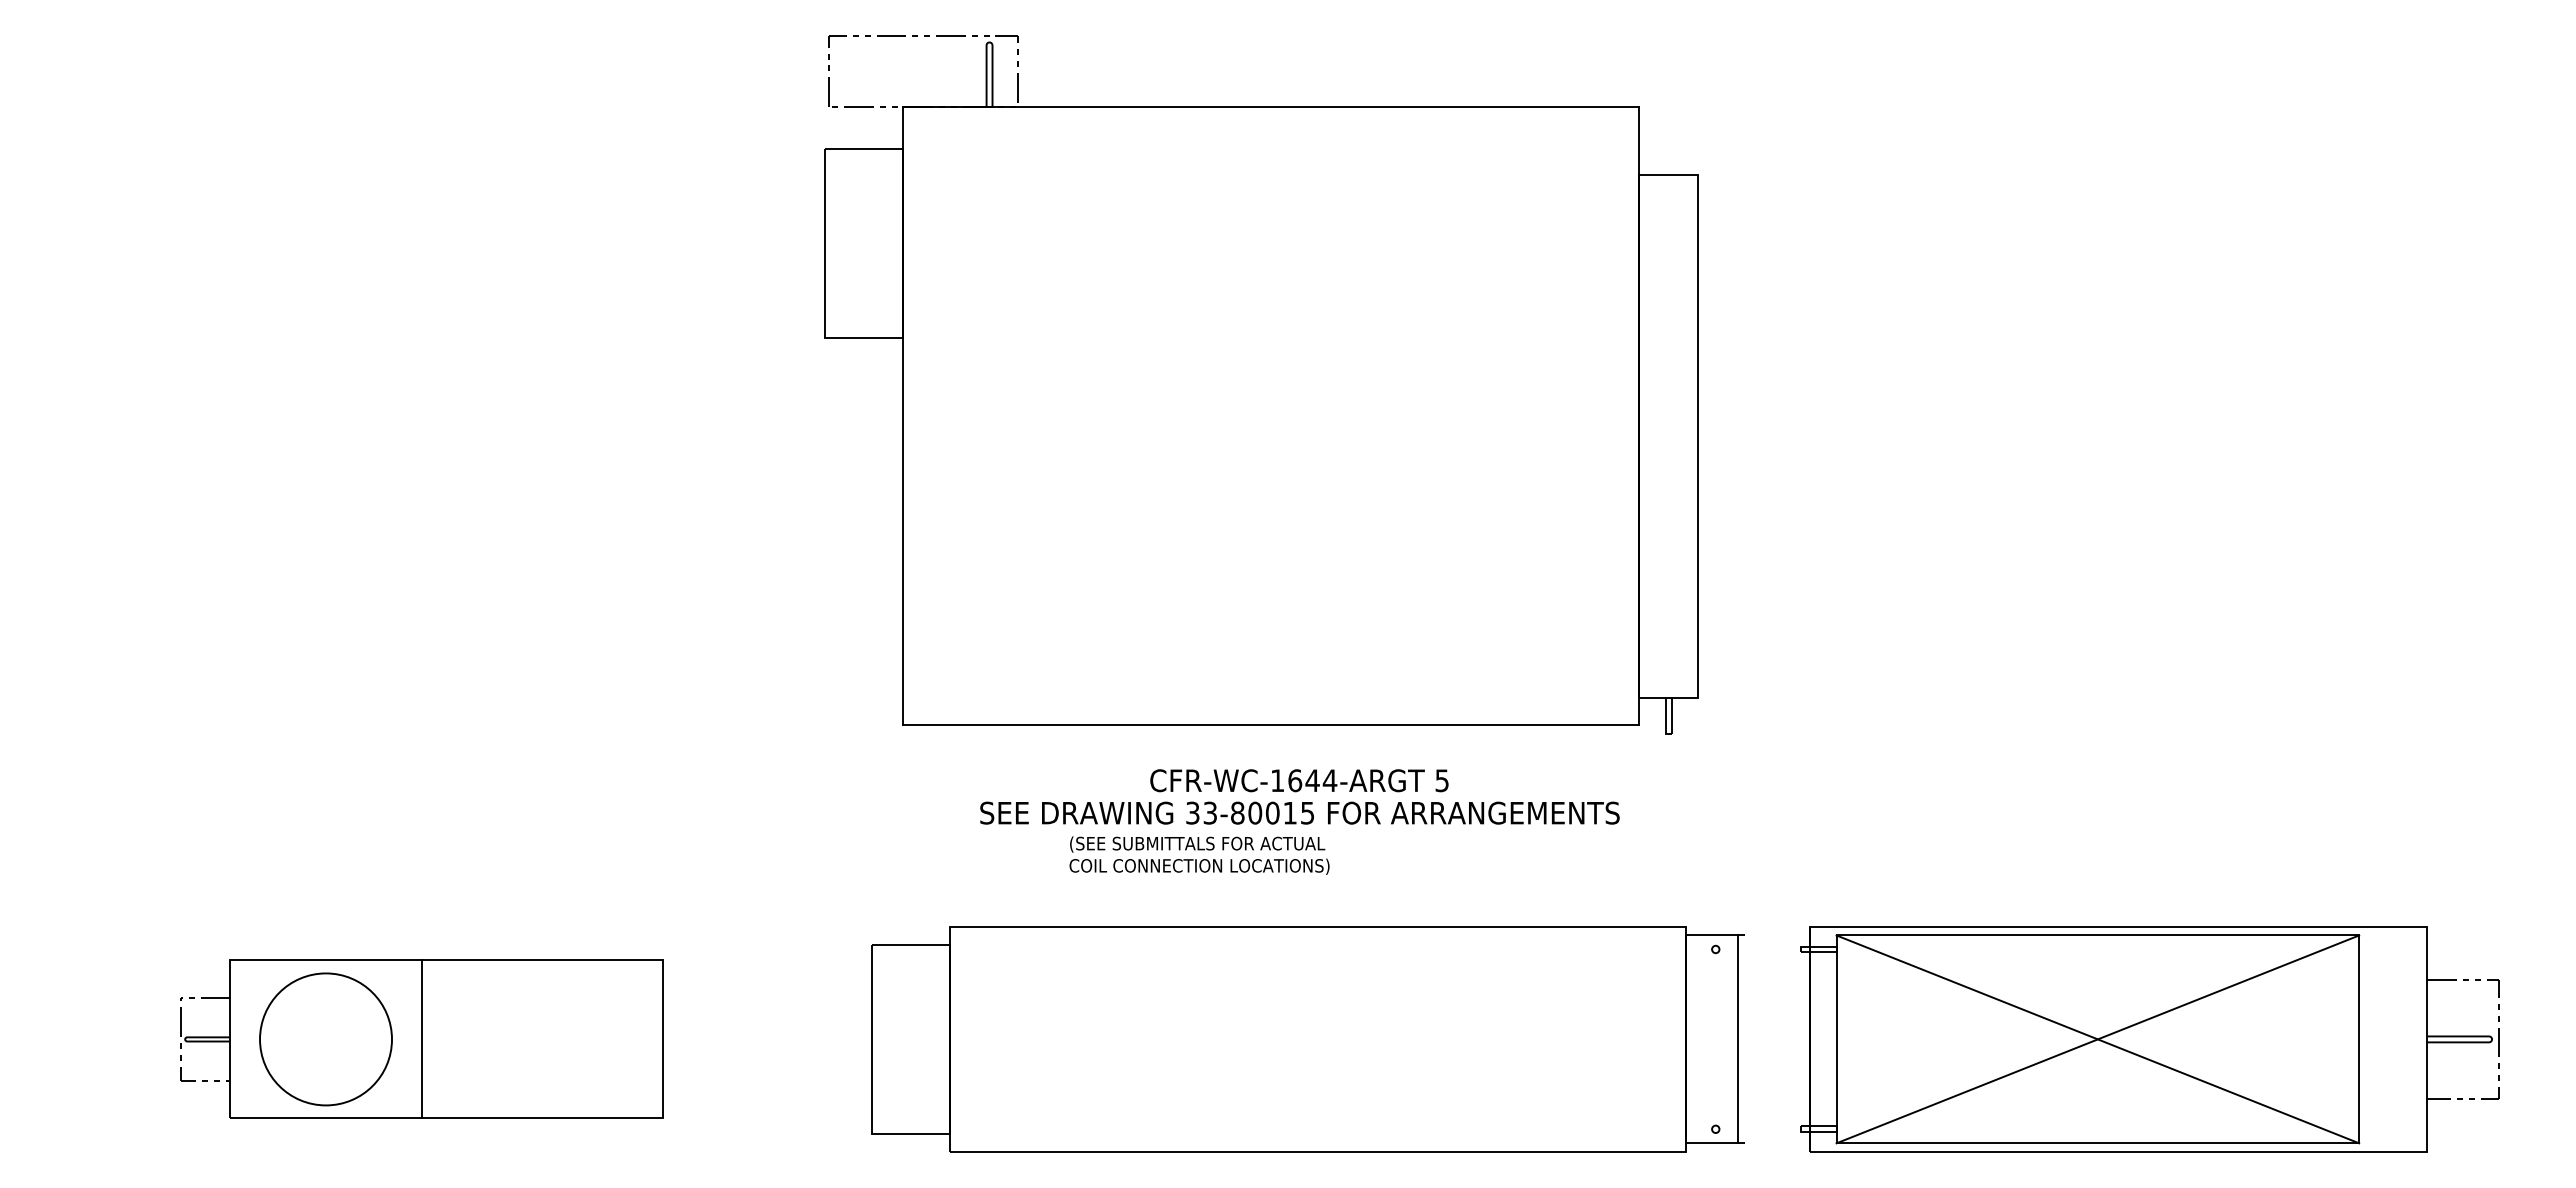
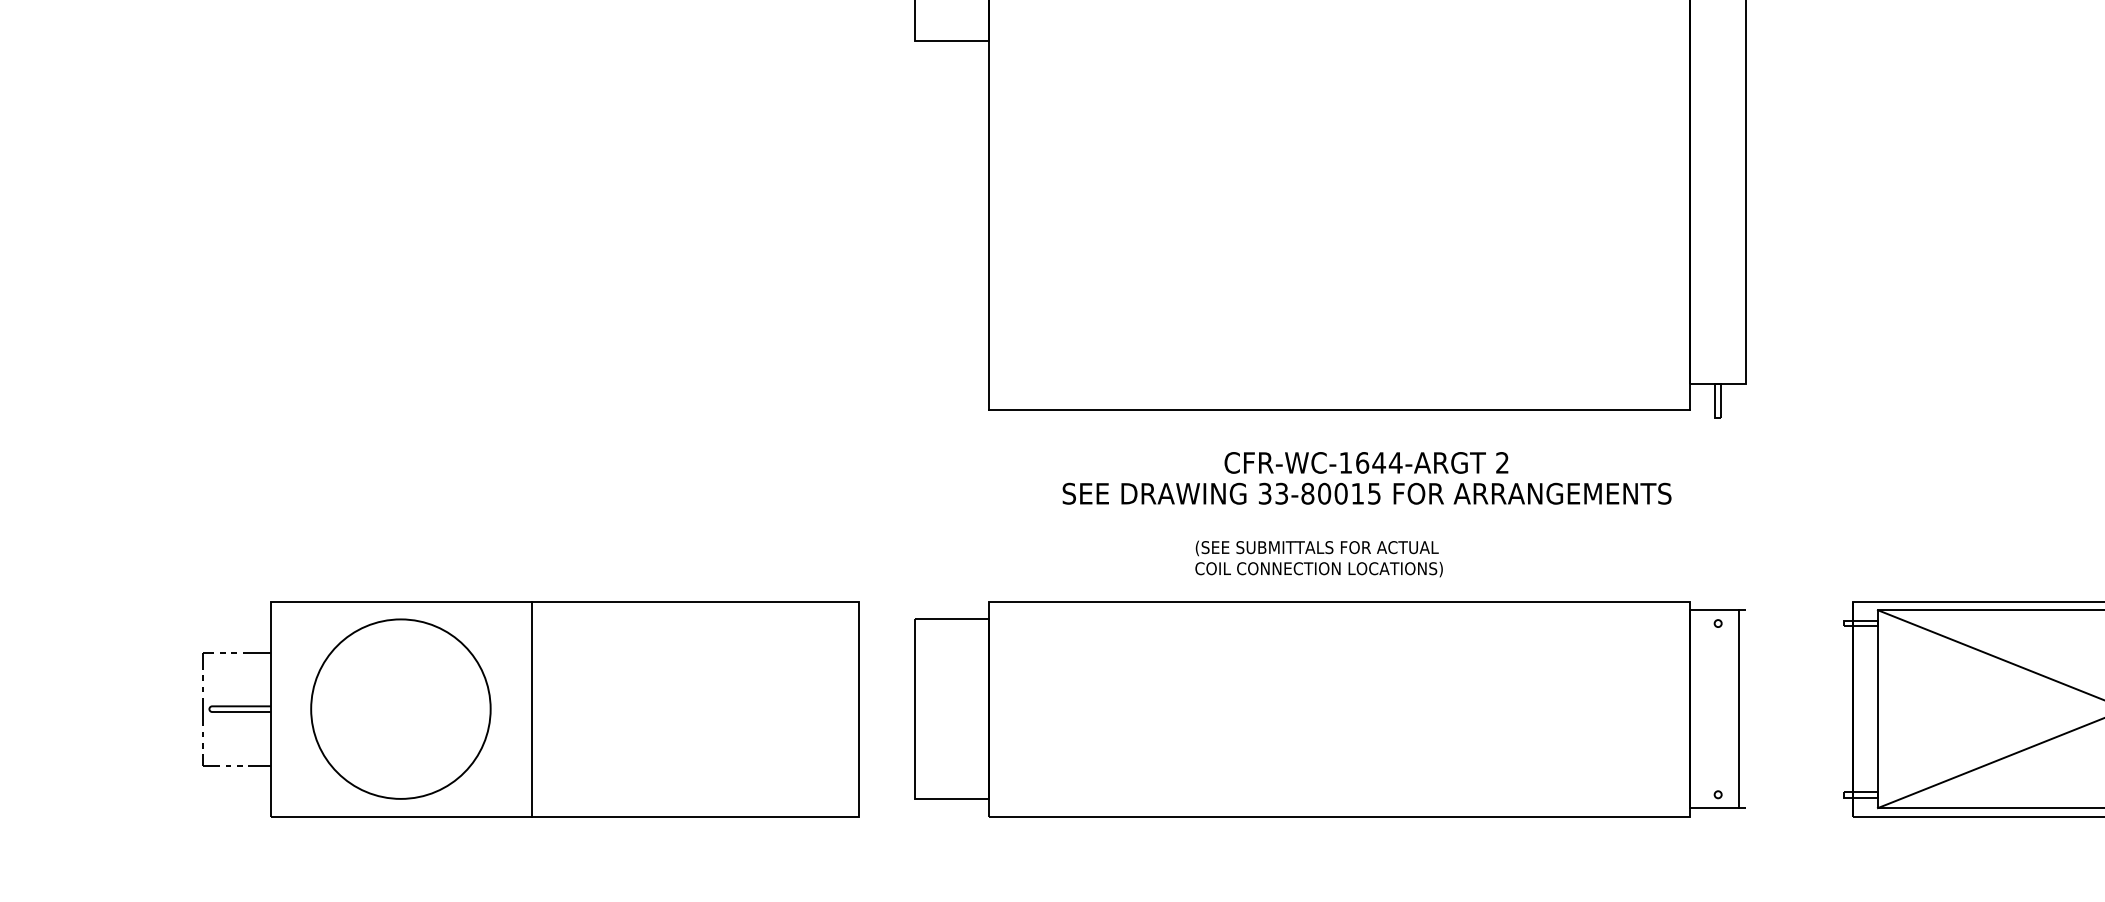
text: (1441, 780) -> (1501, 462), 5 -> 2
text: (1199, 855) -> (1319, 558), moved
part: (421, 1039) -> (530, 709), size x1.43
part: (1307, 1039) -> (1329, 709), moved

